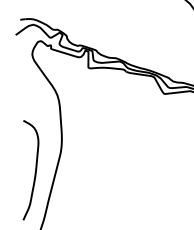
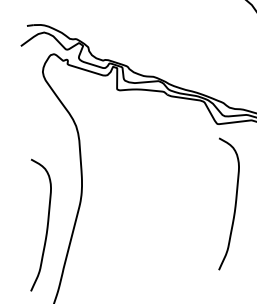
curve: (176, 156) -> (233, 206), added

